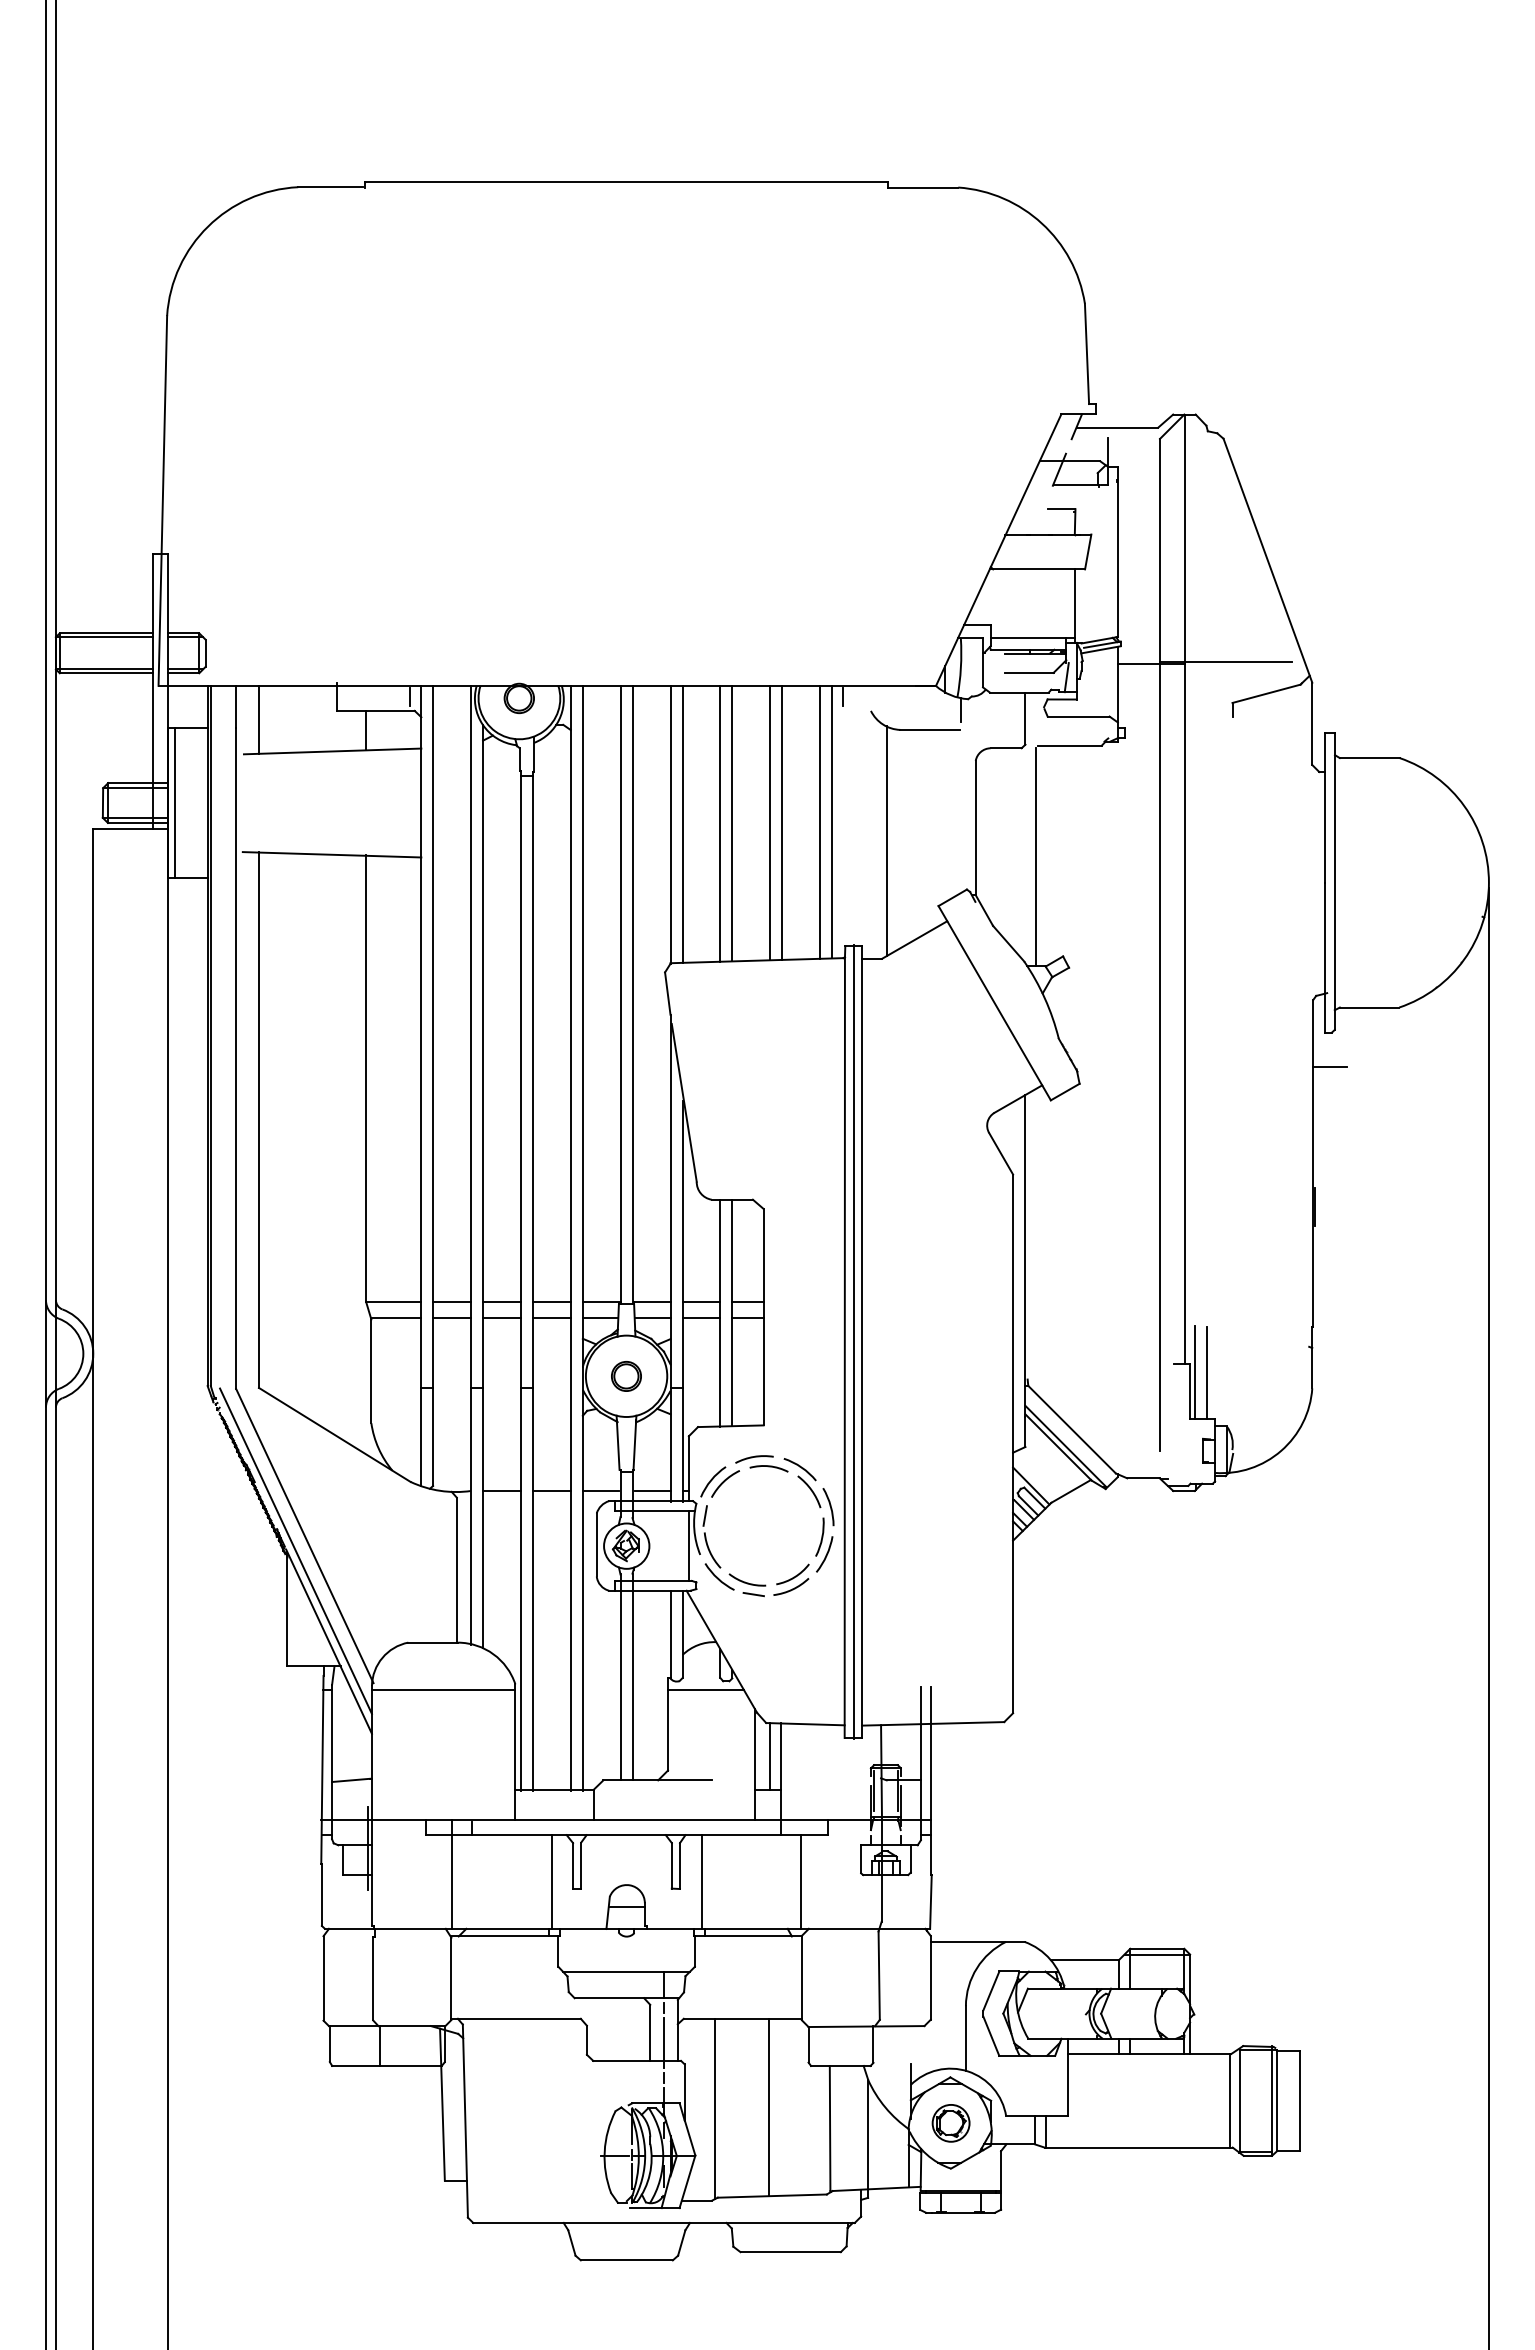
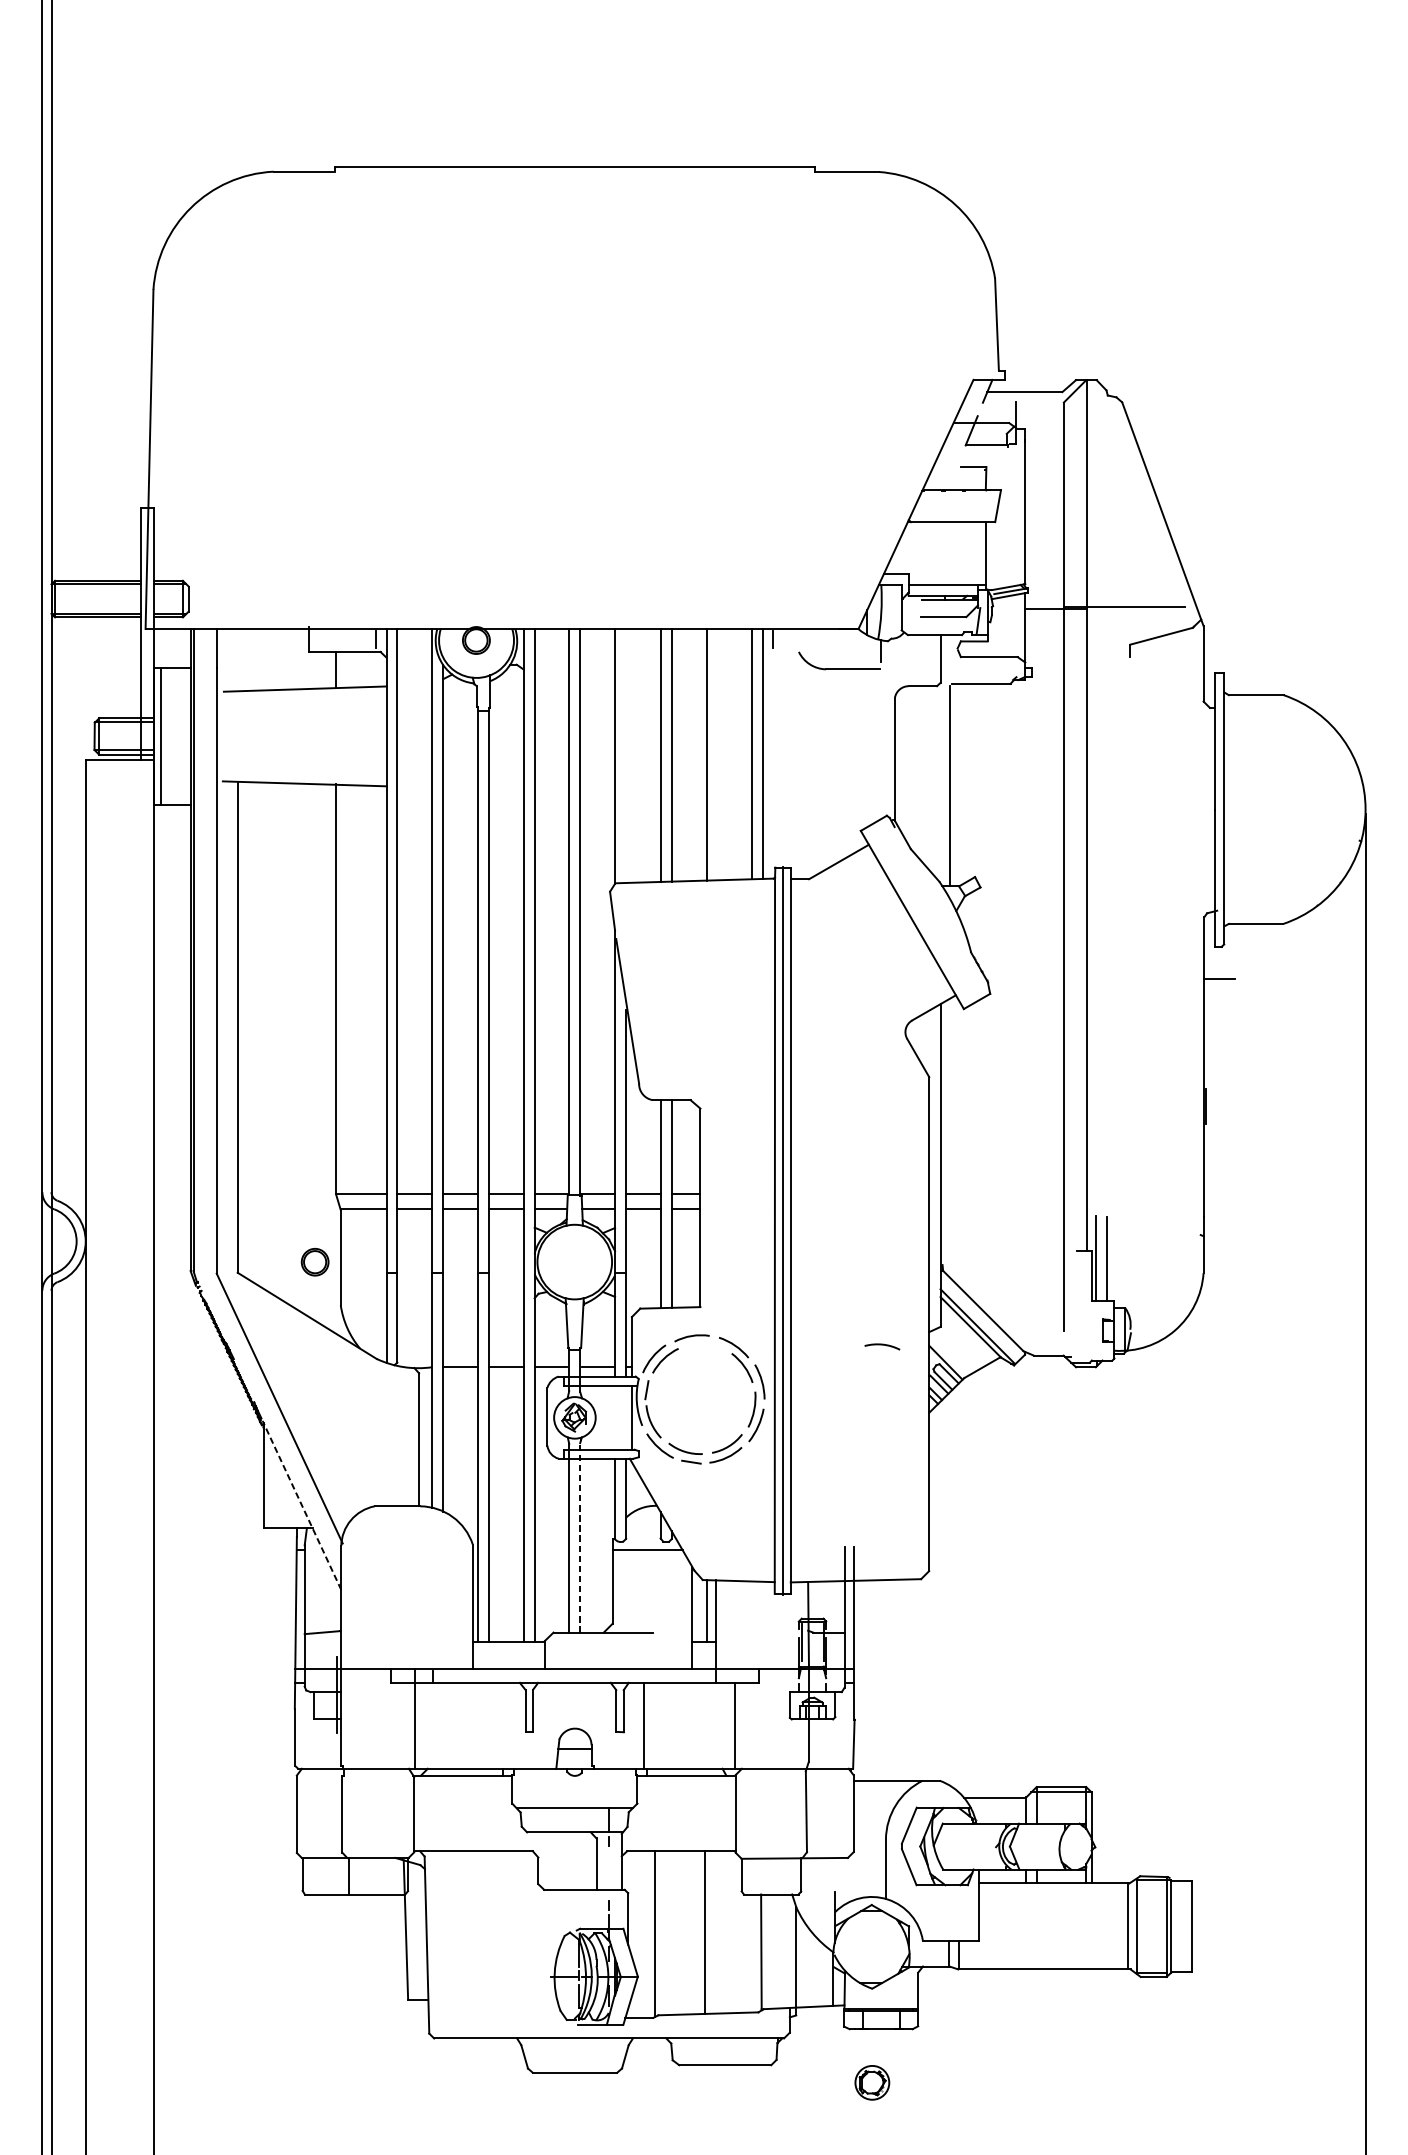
line: (259, 719) -> (238, 659), removed
line: (782, 822) -> (717, 754), removed
line: (682, 823) -> (626, 755), removed
line: (887, 840) -> (814, 770), removed
part: (626, 1376) -> (315, 1262), moved
arc: (768, 1467) -> (881, 1345), moved
line: (295, 1550) -> (271, 1421), removed
line: (329, 1641) -> (302, 1505), solid -> dashed
line: (632, 1676) -> (580, 1537), solid -> dashed
line: (443, 1690) -> (406, 1550), removed
line: (551, 1881) -> (505, 1725), removed
line: (664, 2043) -> (609, 1873), removed
part: (950, 2123) -> (871, 2082), moved

